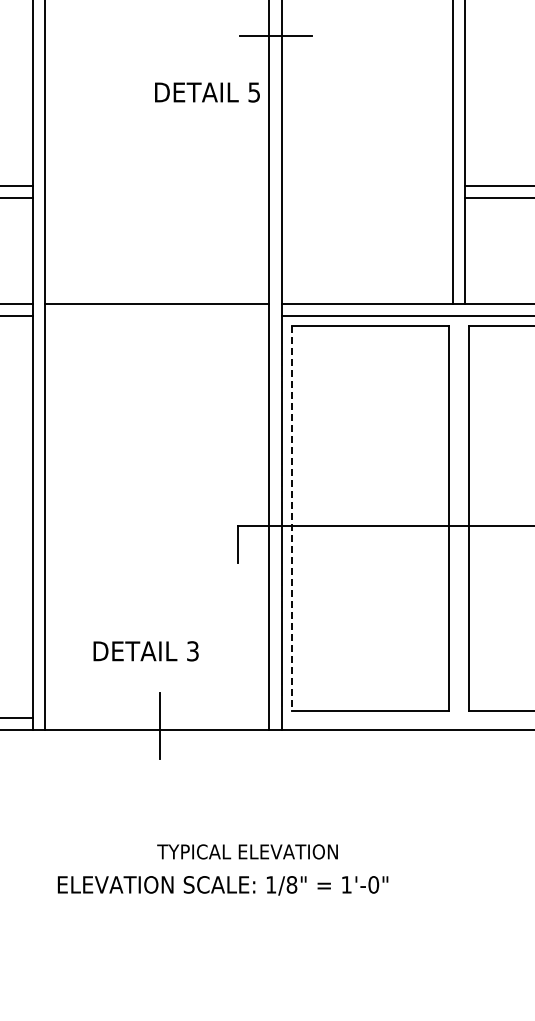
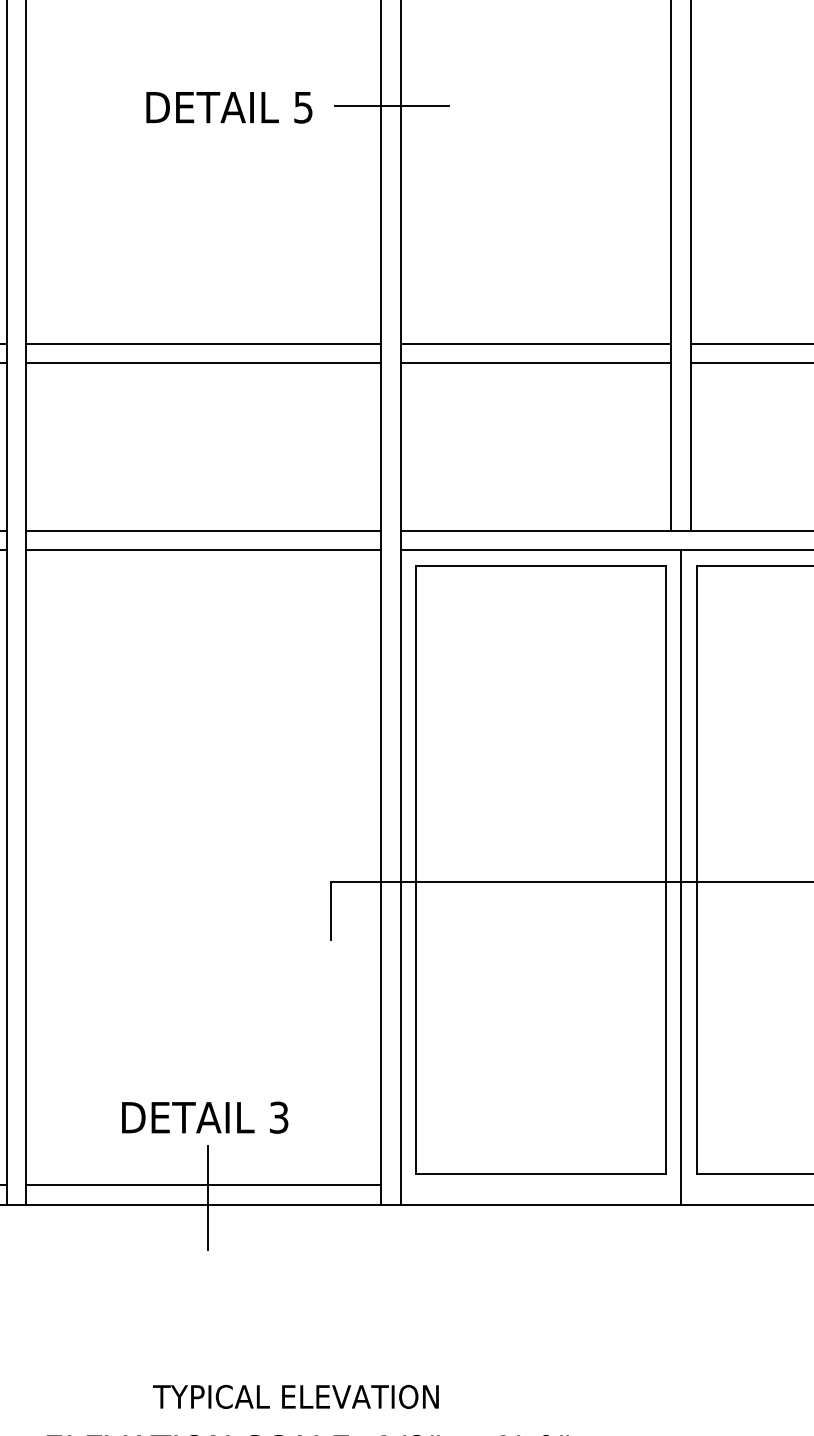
text: (207, 92) -> (229, 107), moved
line: (157, 185) -> (204, 343), added
line: (366, 185) -> (534, 343), added
line: (157, 198) -> (204, 363), added
line: (366, 198) -> (534, 363), added
line: (157, 316) -> (204, 550), added
line: (291, 519) -> (416, 871), dashed -> solid
line: (459, 523) -> (681, 877), added
text: (145, 651) -> (204, 1117), moved
line: (157, 718) -> (204, 1185), added
text: (247, 851) -> (295, 1396), moved

